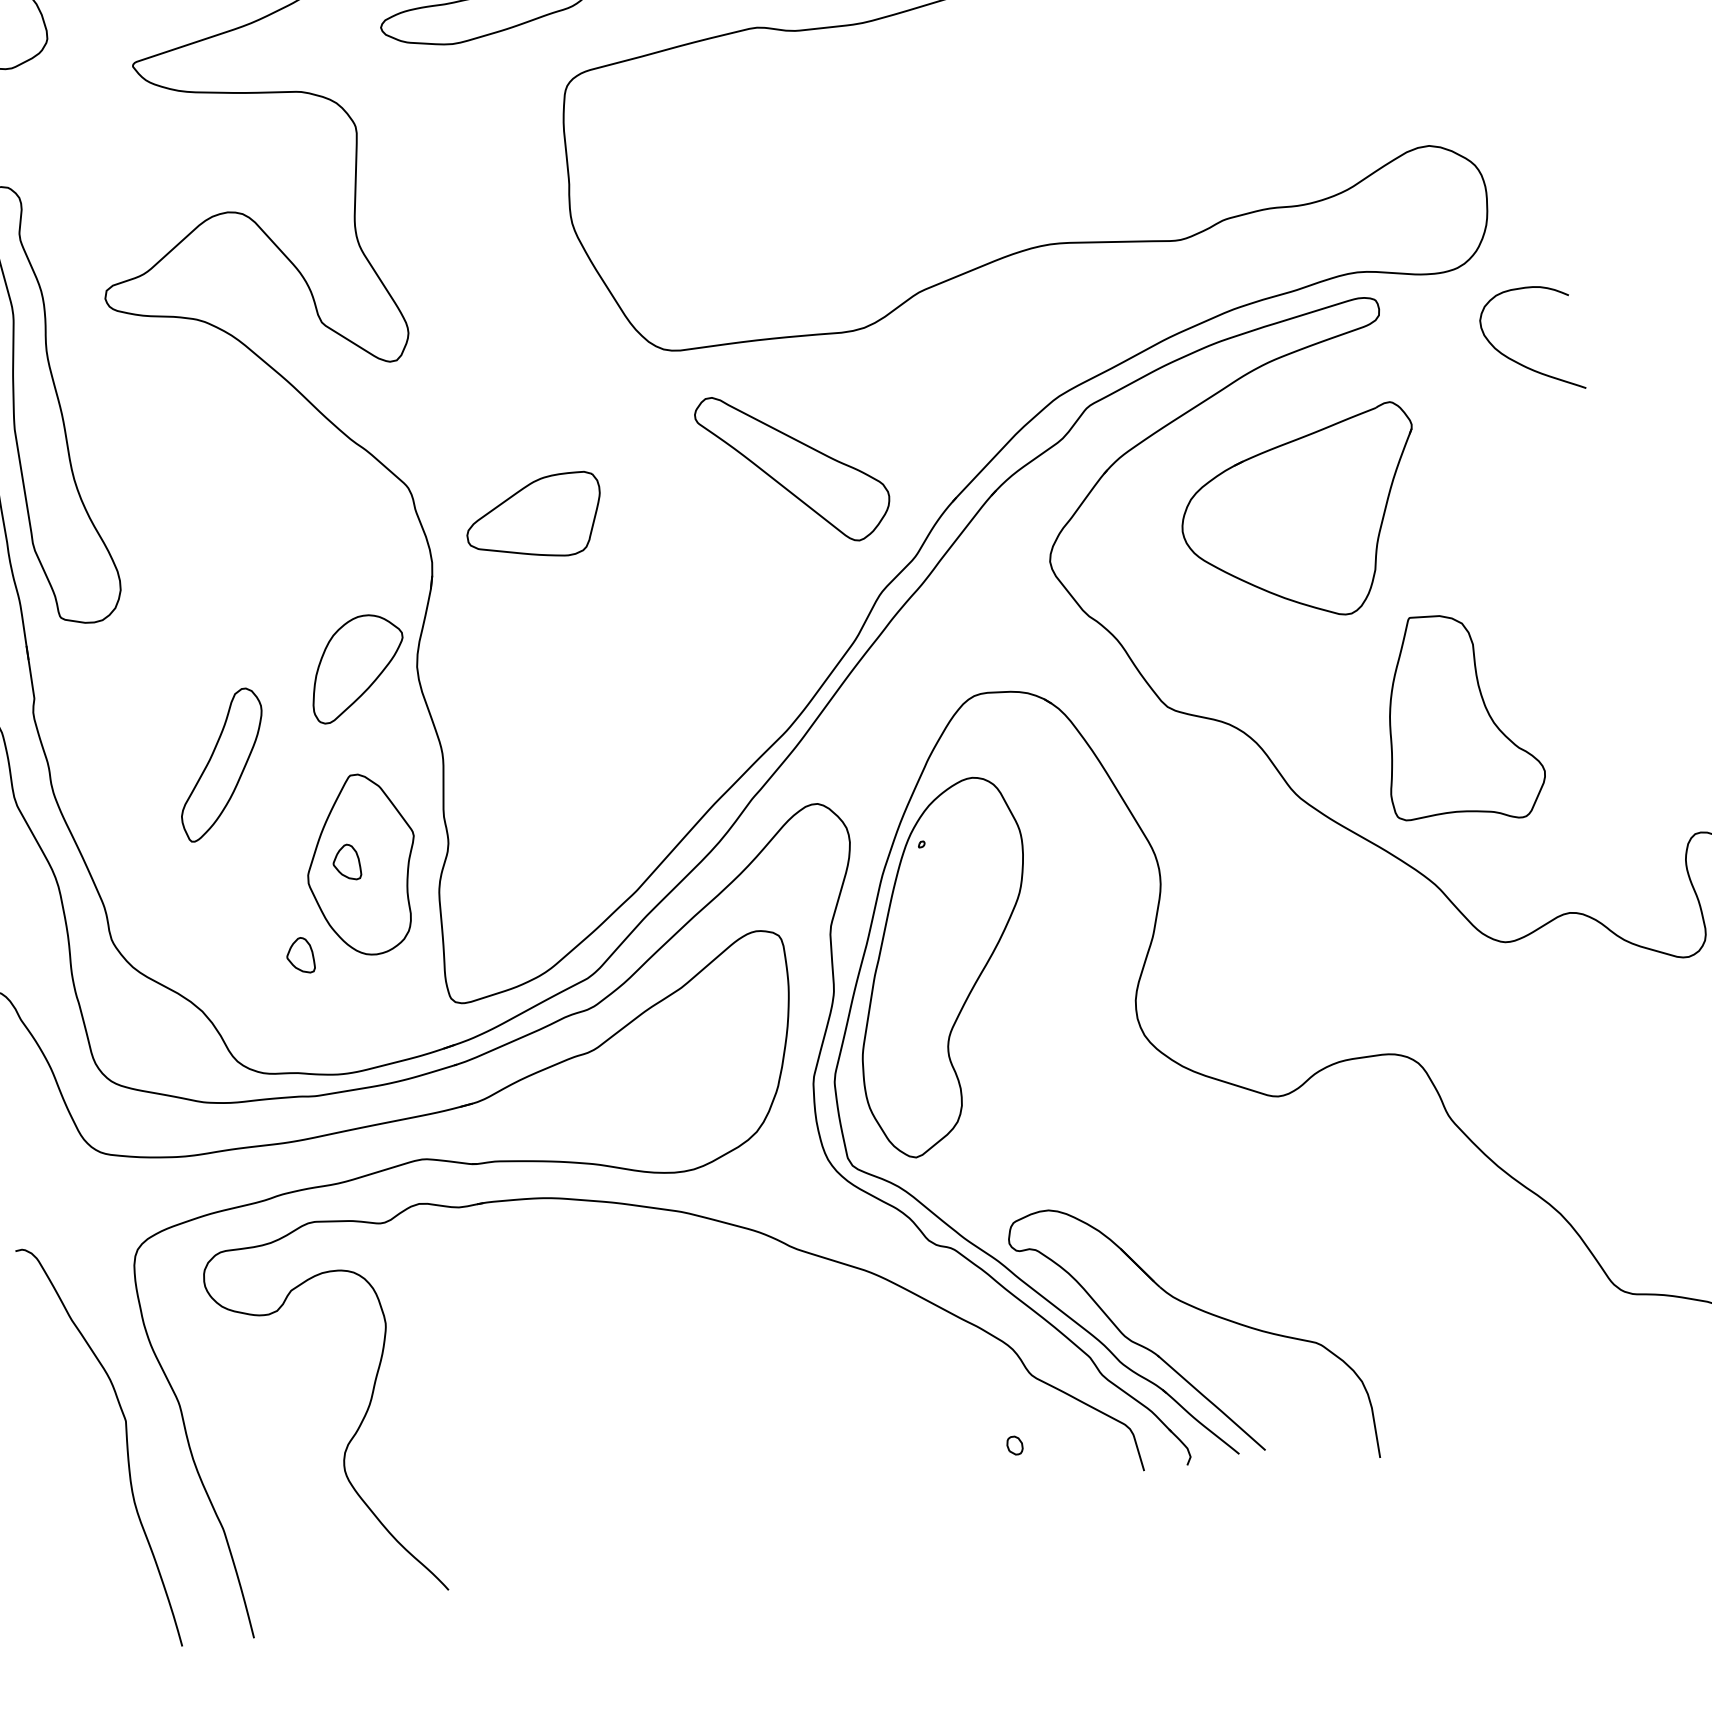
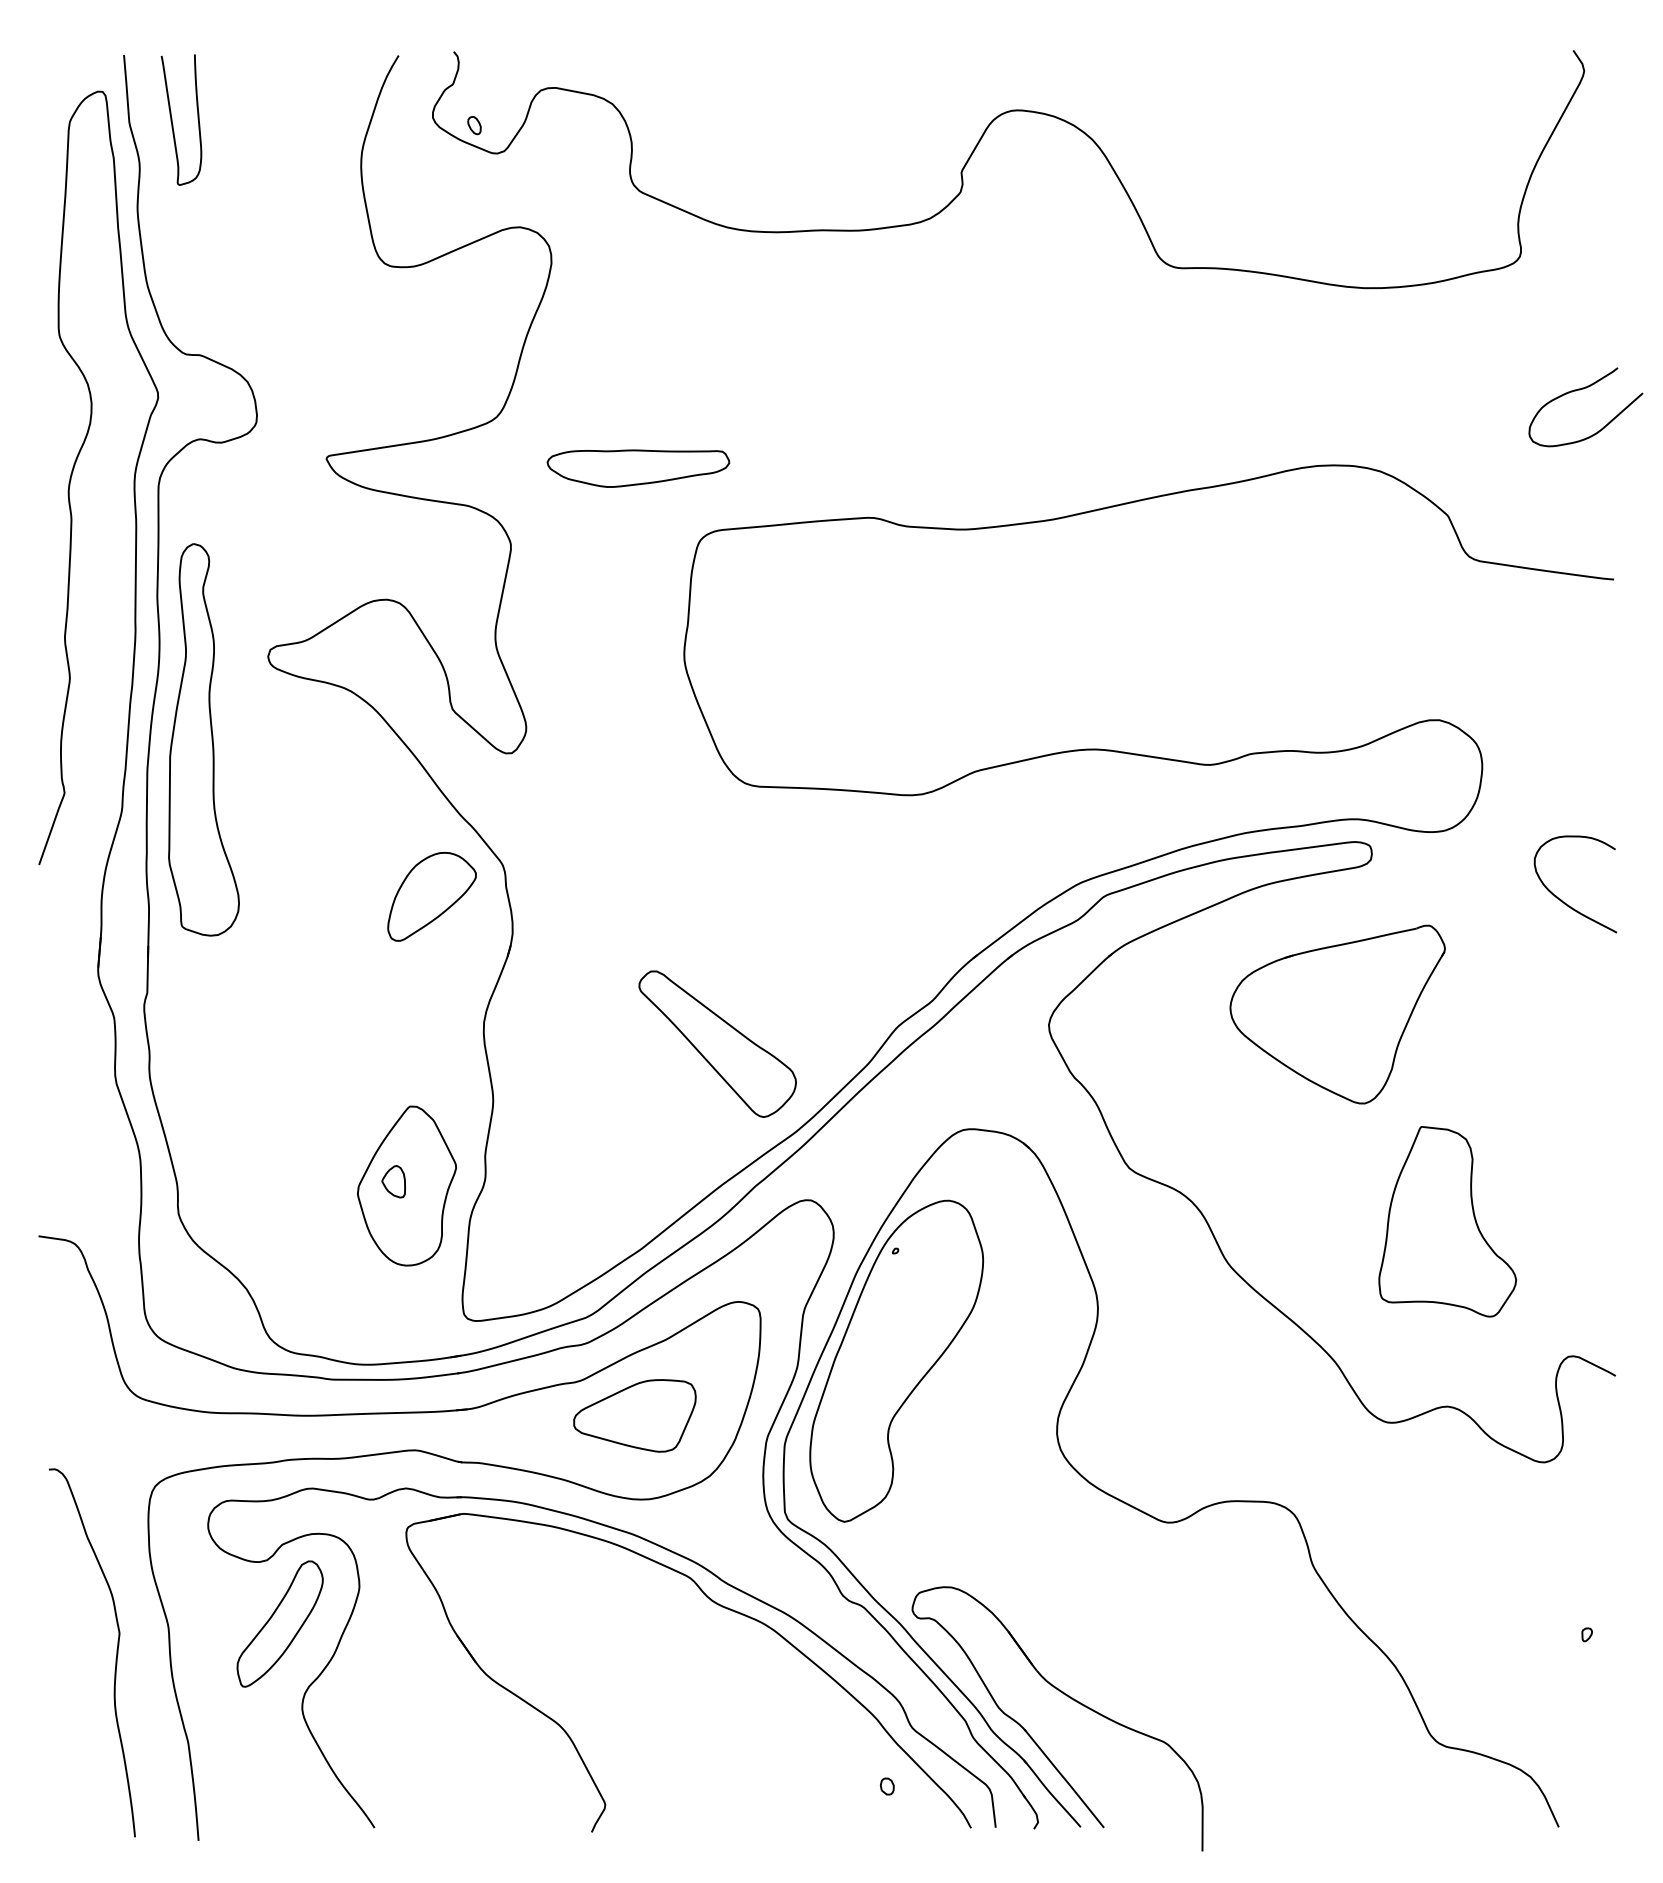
curve: (1516, 360) -> (1560, 898), moved
part: (793, 466) -> (717, 1043), moved
part: (534, 519) -> (634, 1415), moved
part: (1303, 519) -> (1337, 1014), moved
part: (356, 667) -> (431, 896), moved
part: (1456, 718) -> (1447, 1221), moved
part: (220, 764) -> (279, 1623), moved
part: (299, 955) -> (339, 1255), removed
part: (793, 1275) -> (720, 1606), added

